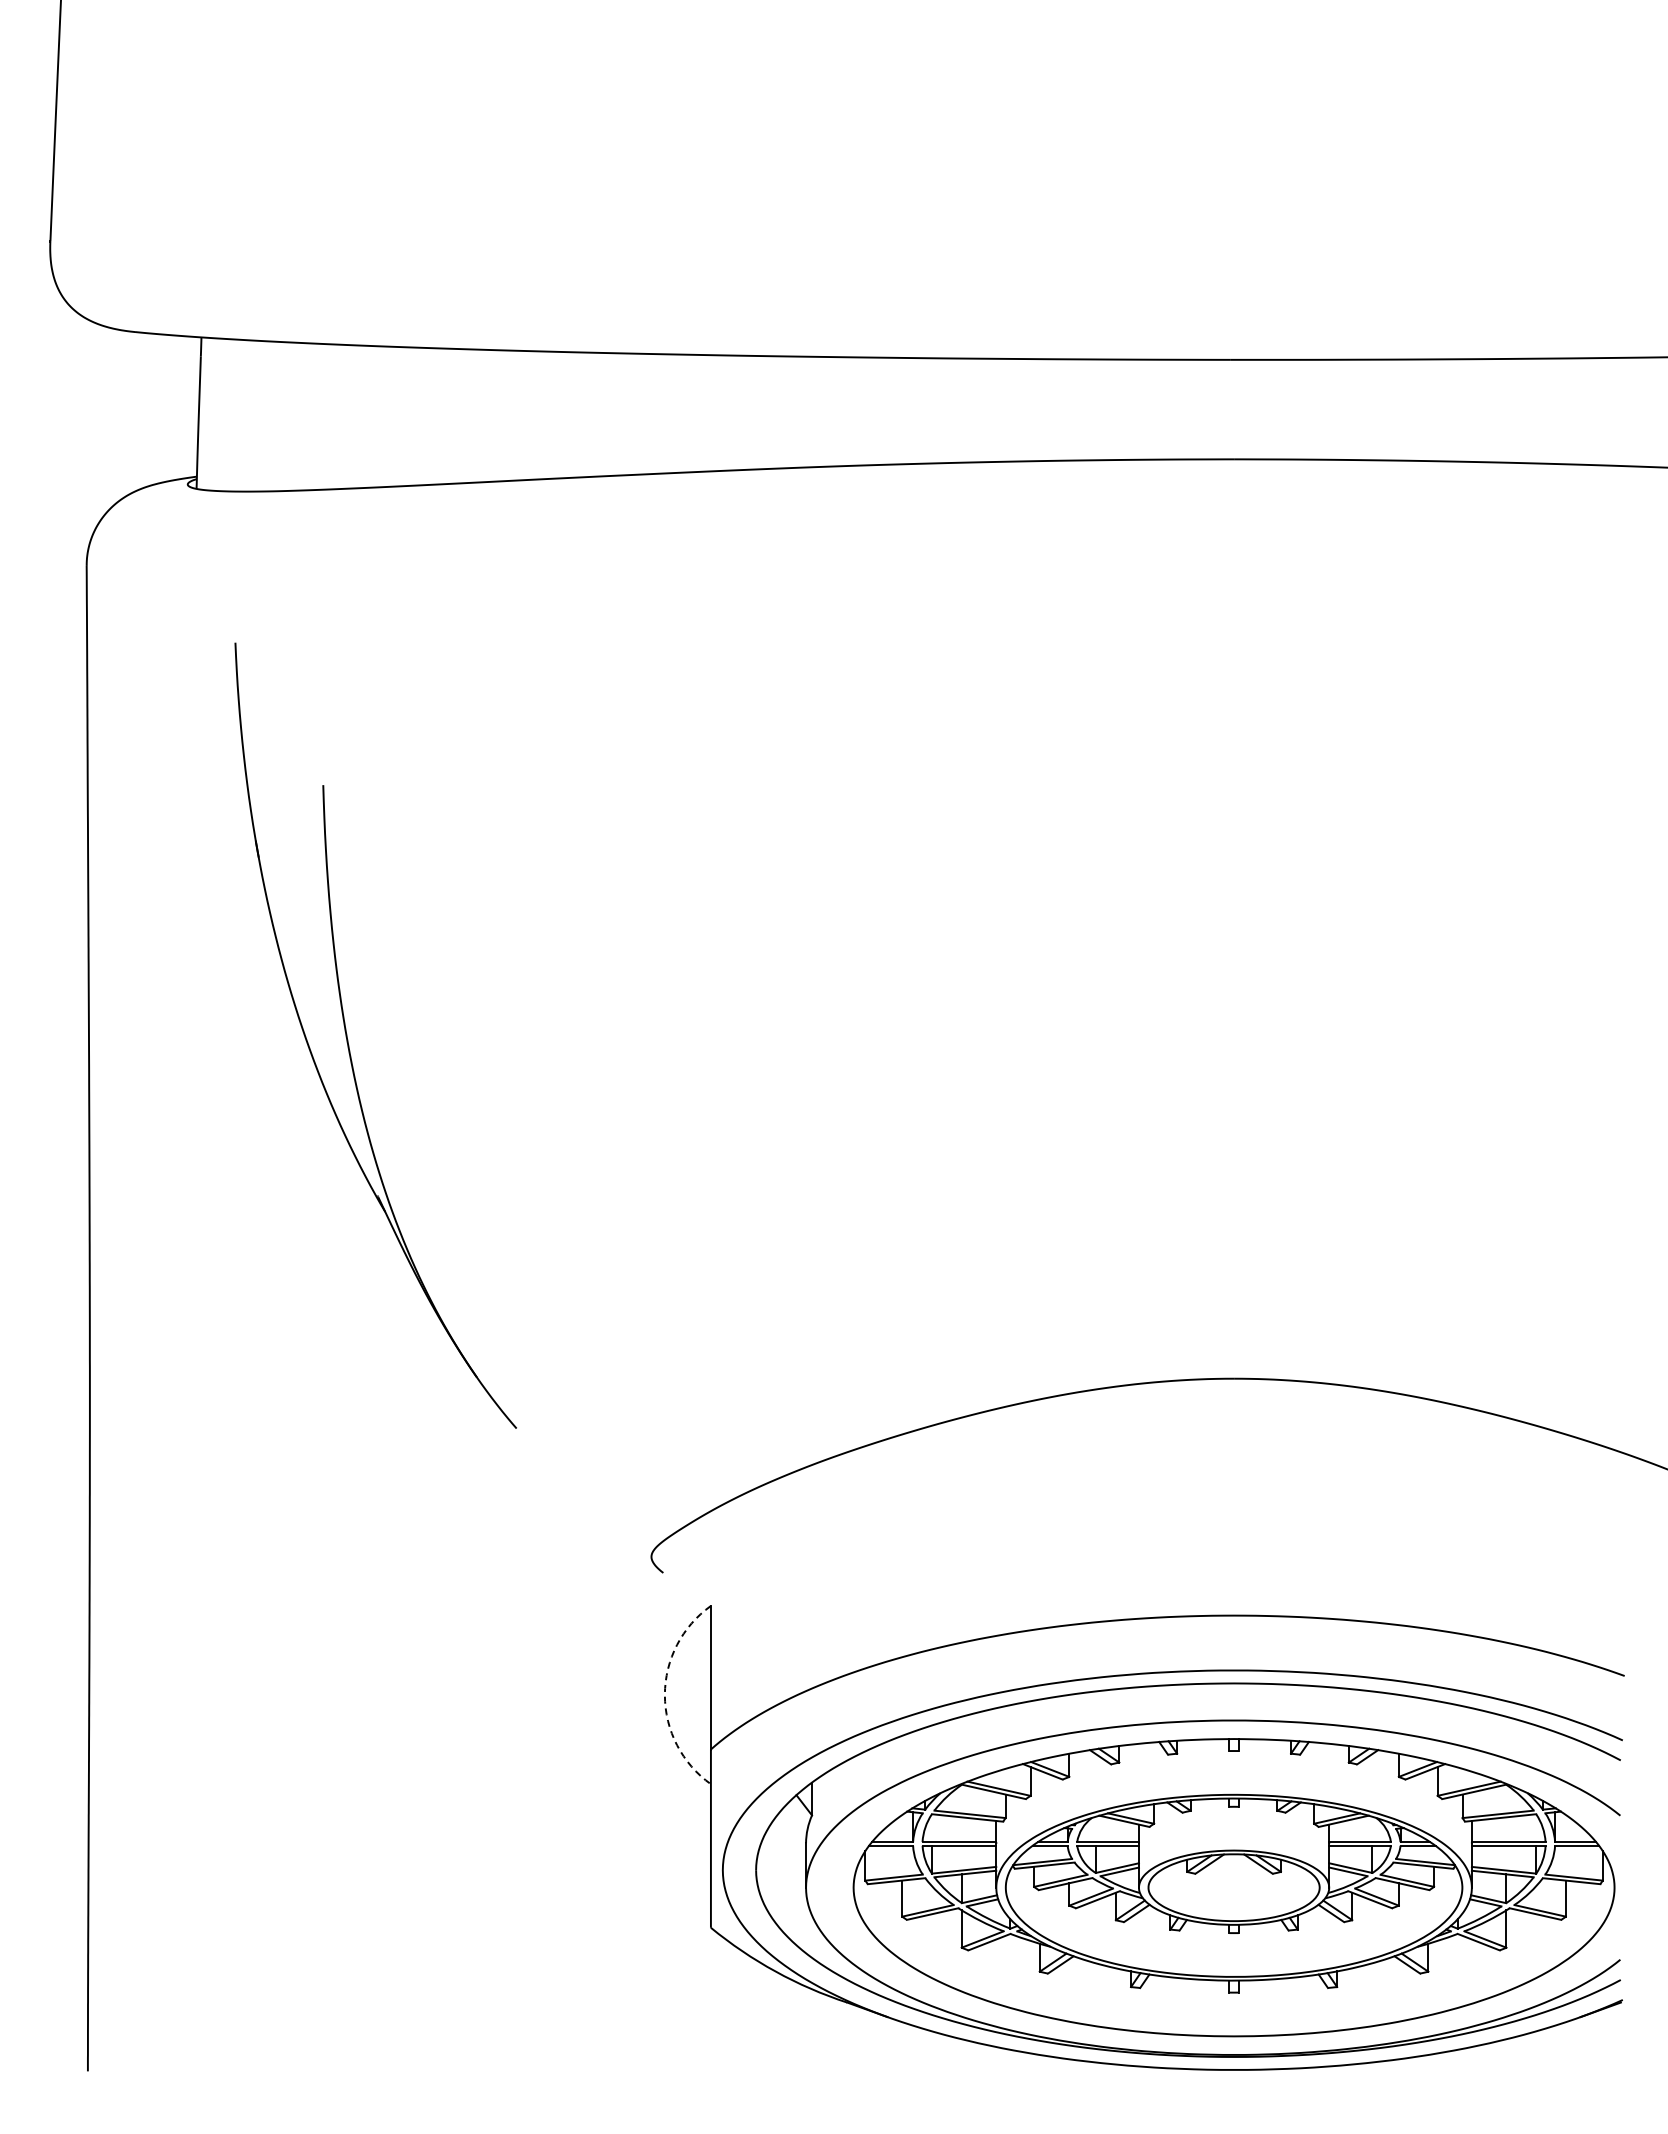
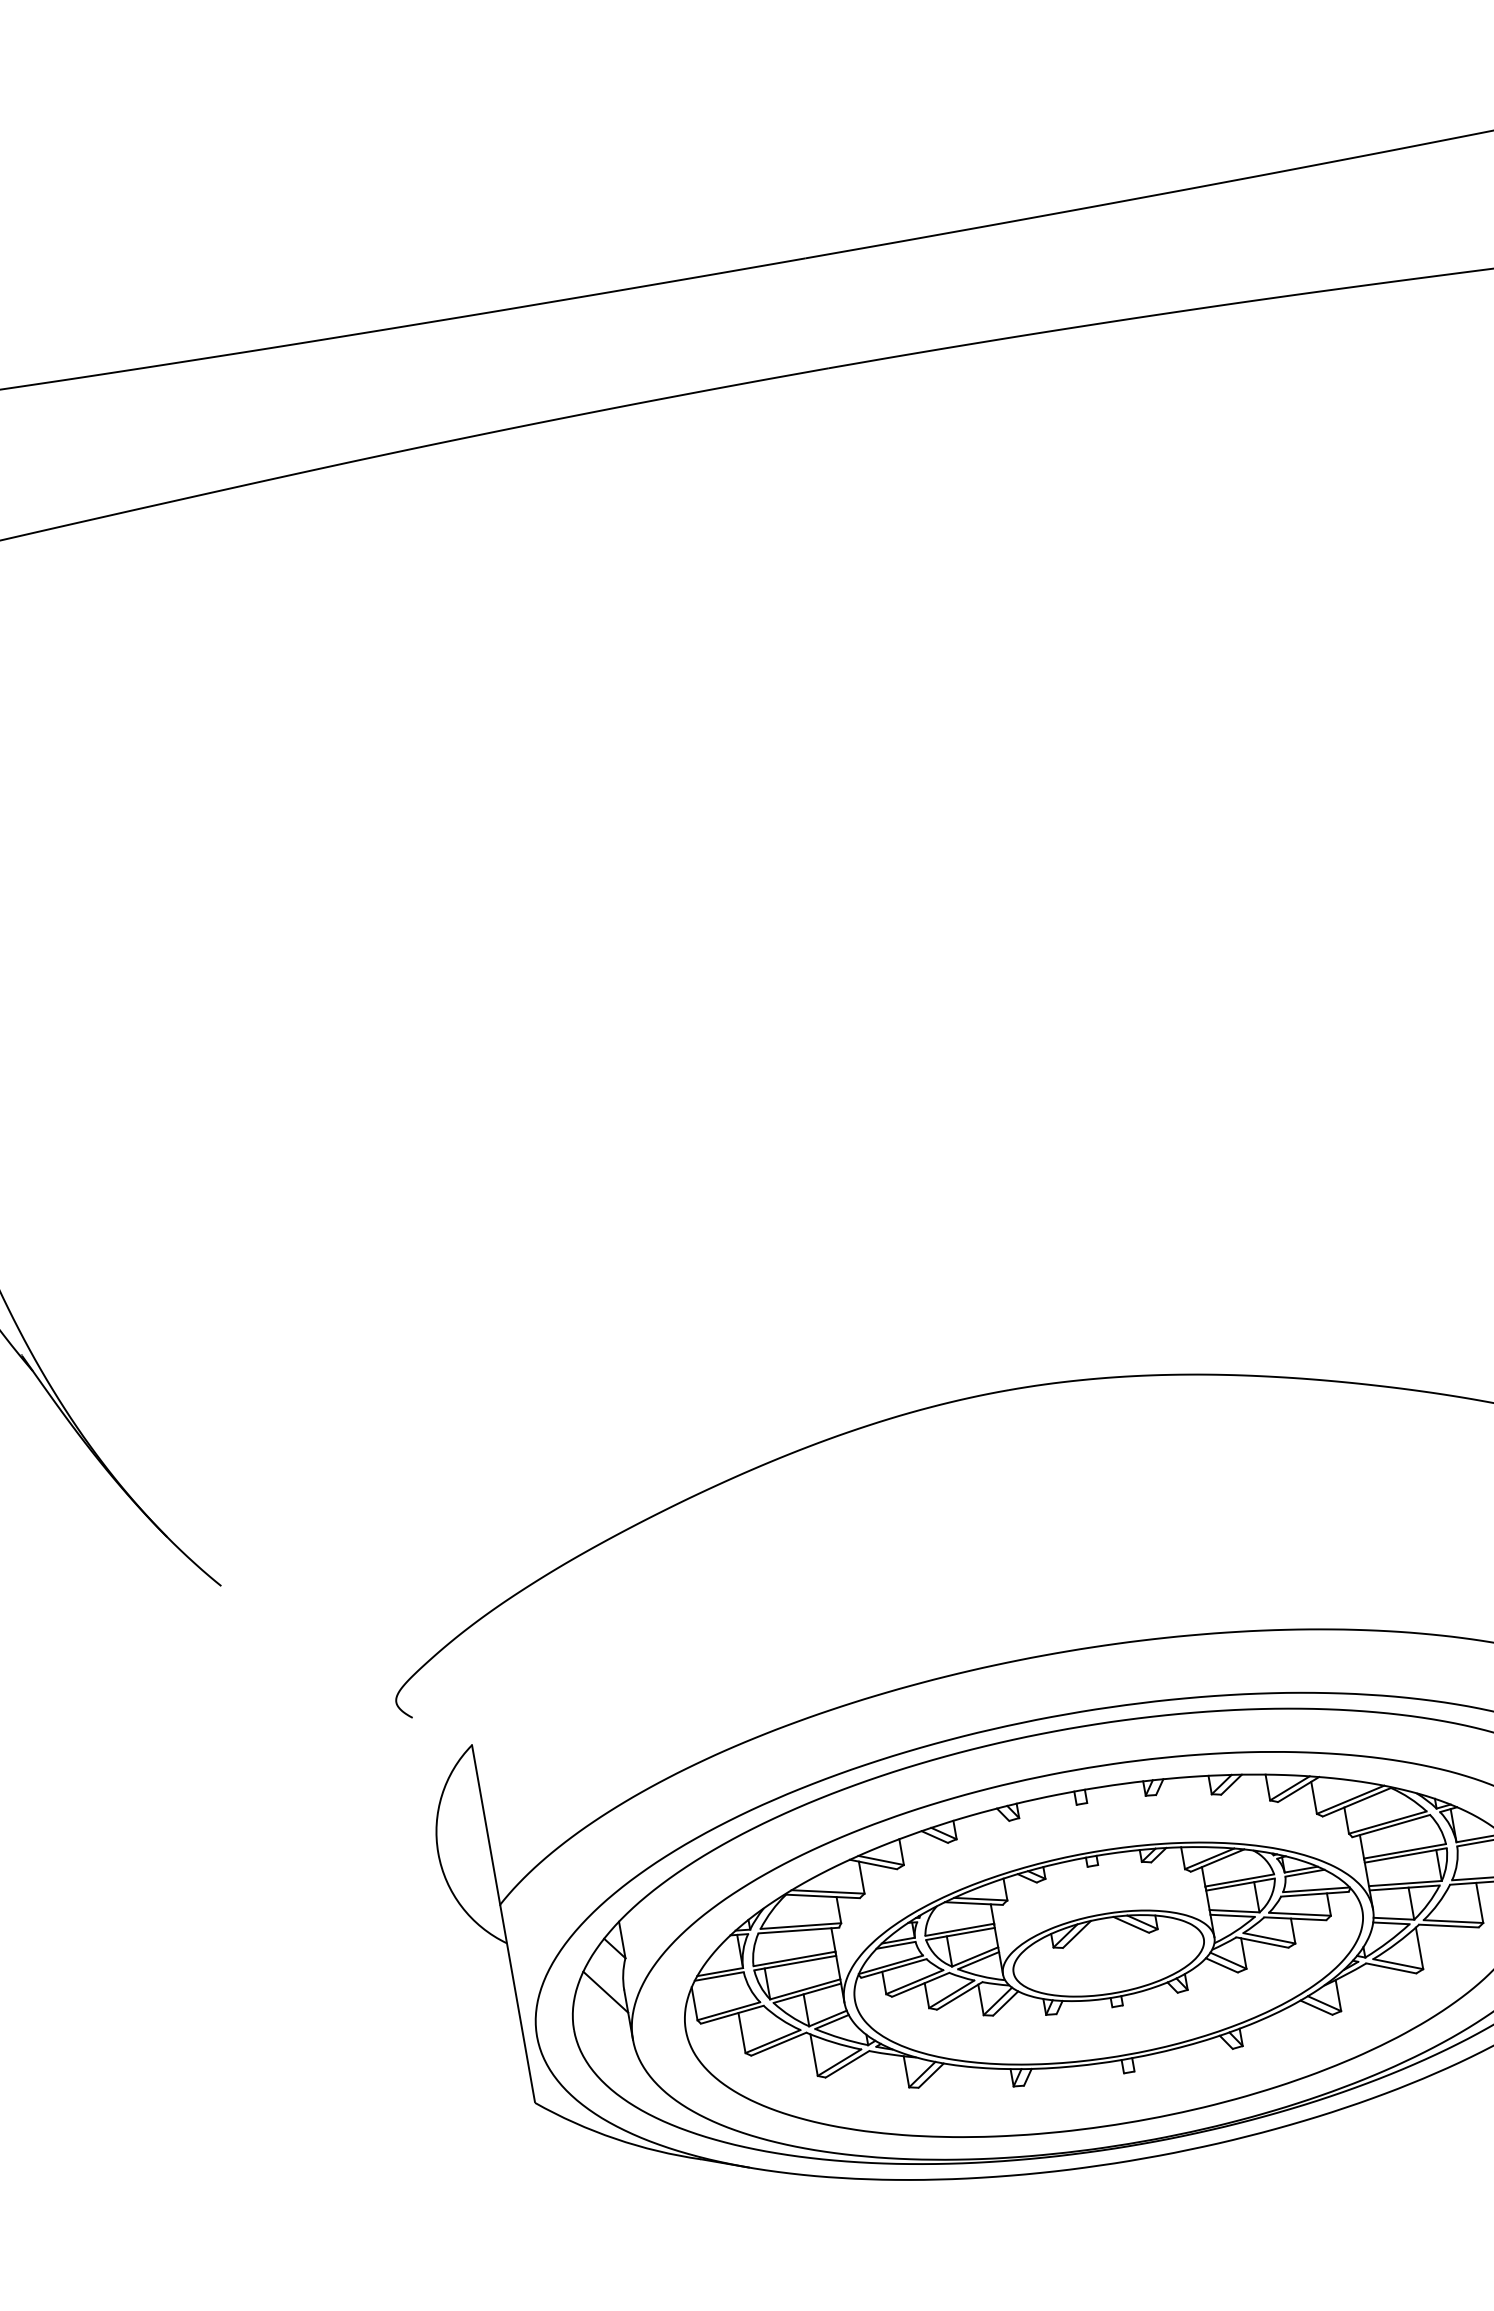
arc: (664, 1695) -> (437, 1853), dashed -> solid
line: (789, 1841) -> (605, 1991), added

